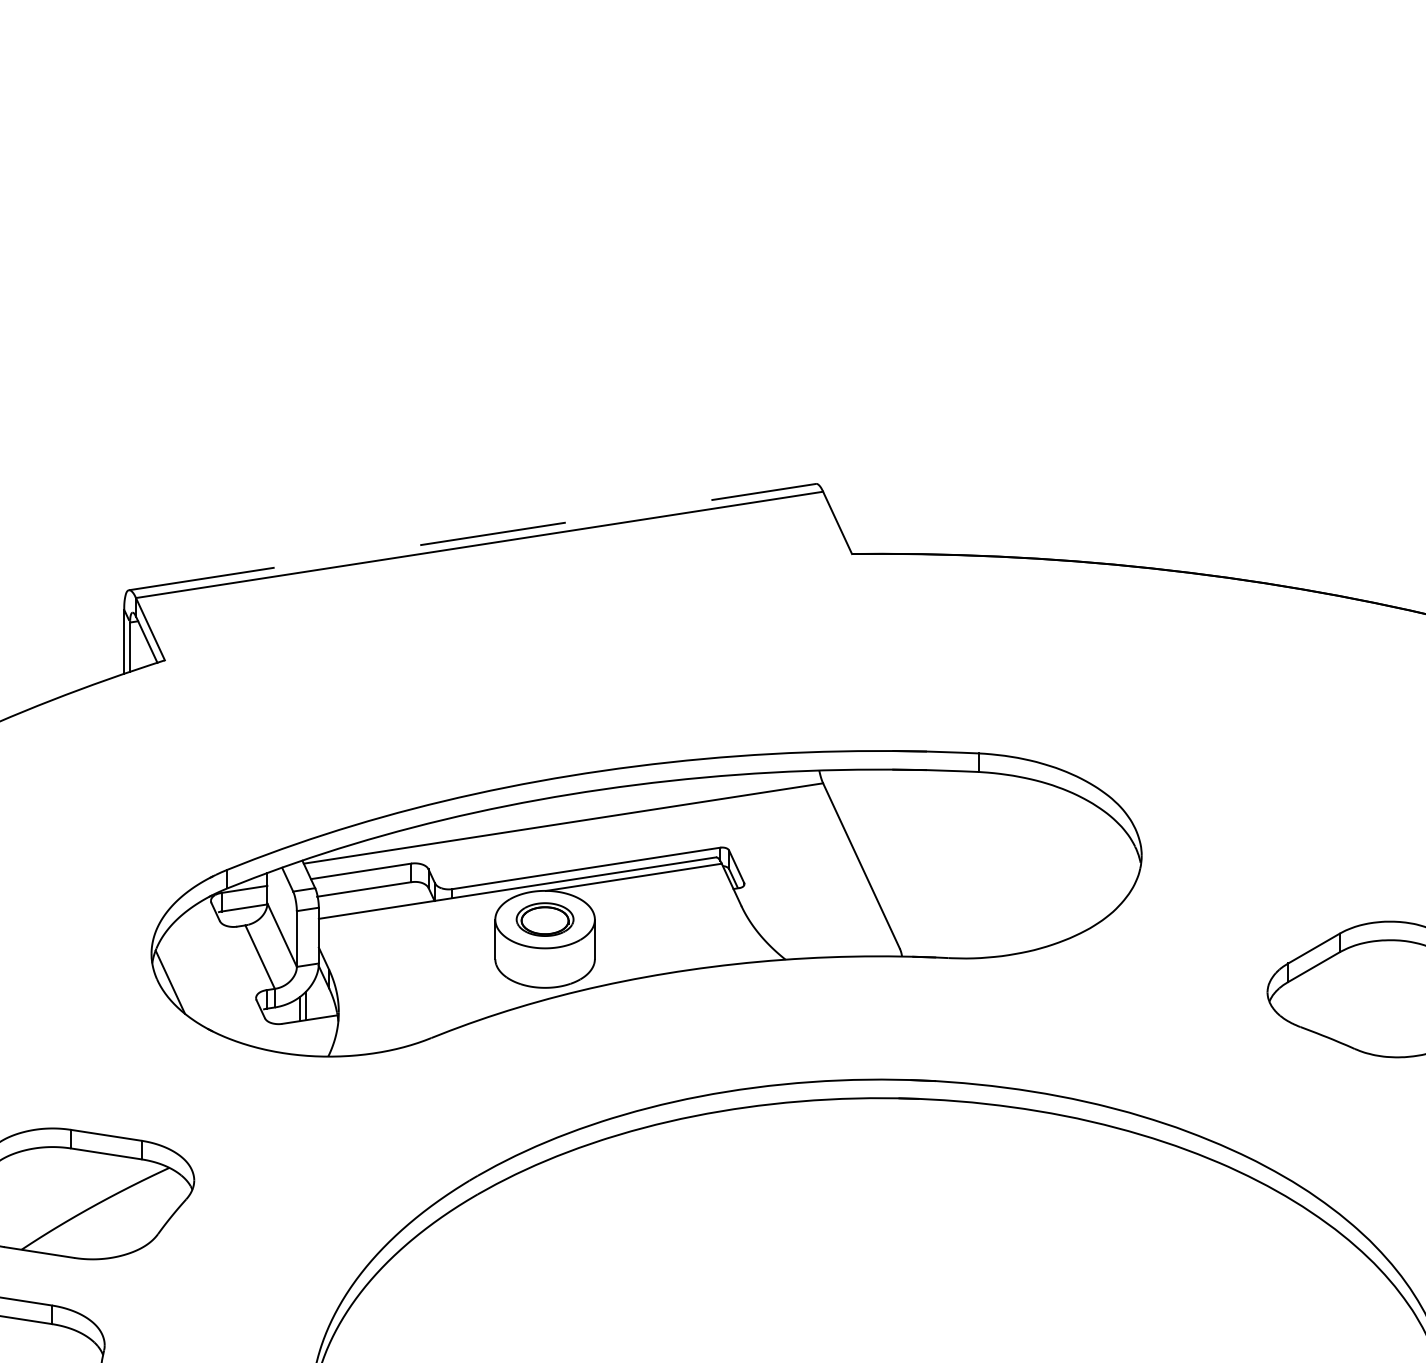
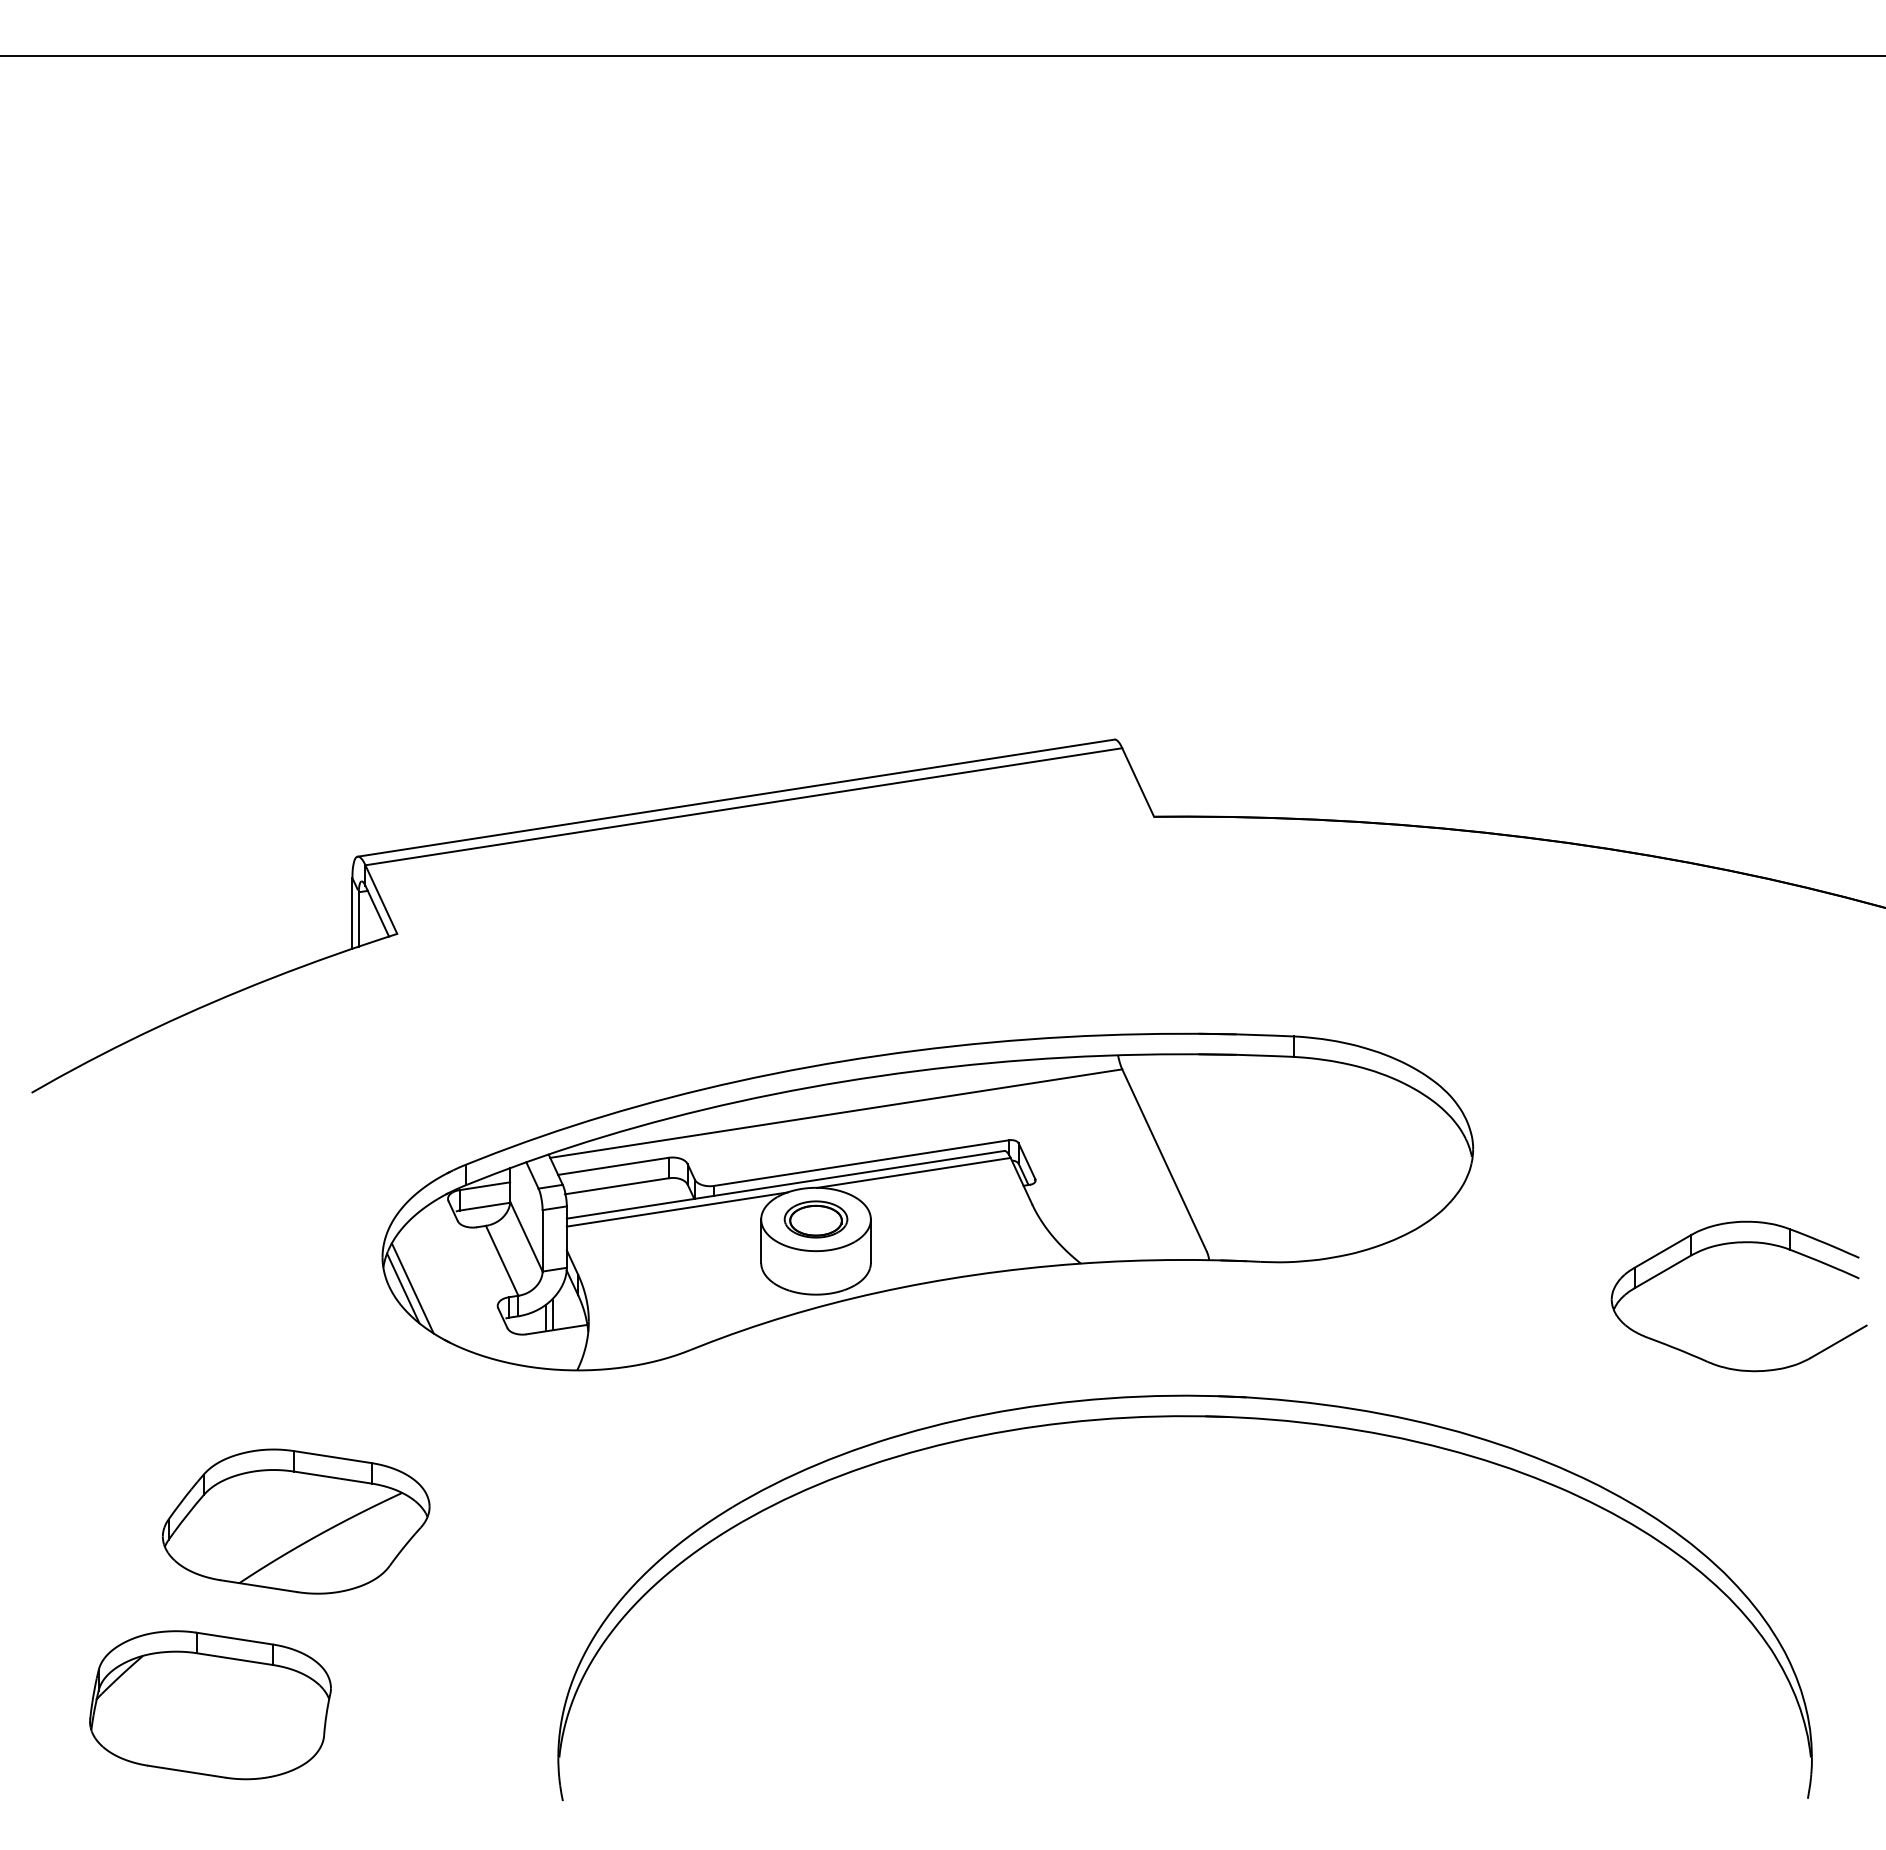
line: (472, 537) -> (736, 798), dashed -> solid
line: (419, 910) -> (677, 1209), added
line: (178, 982) -> (412, 1288), added

